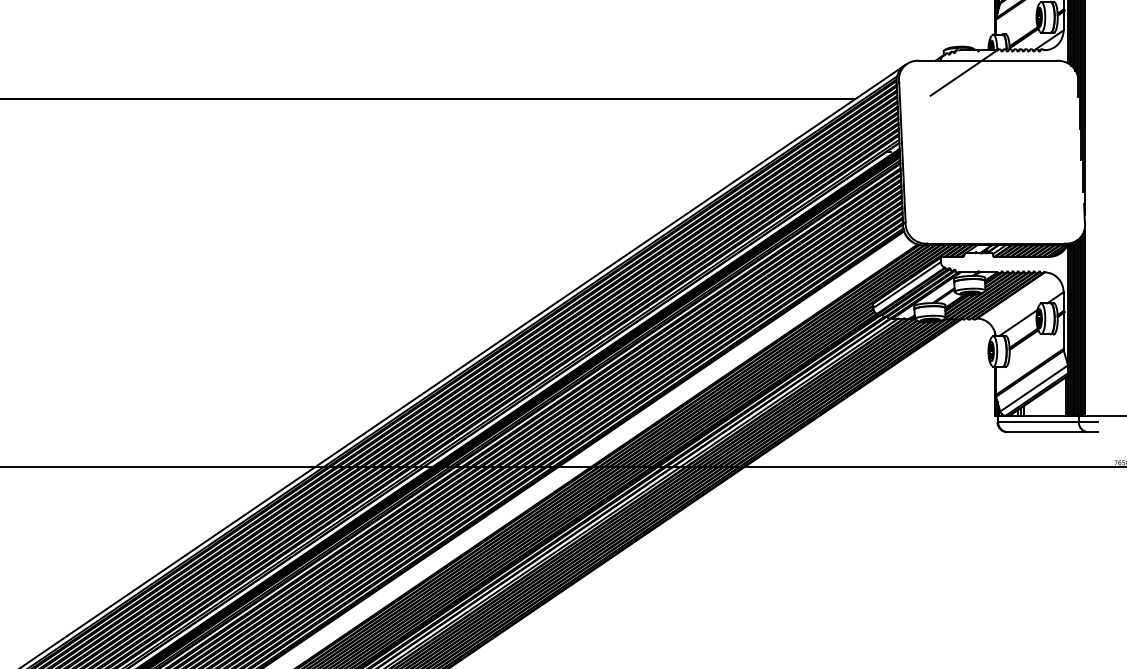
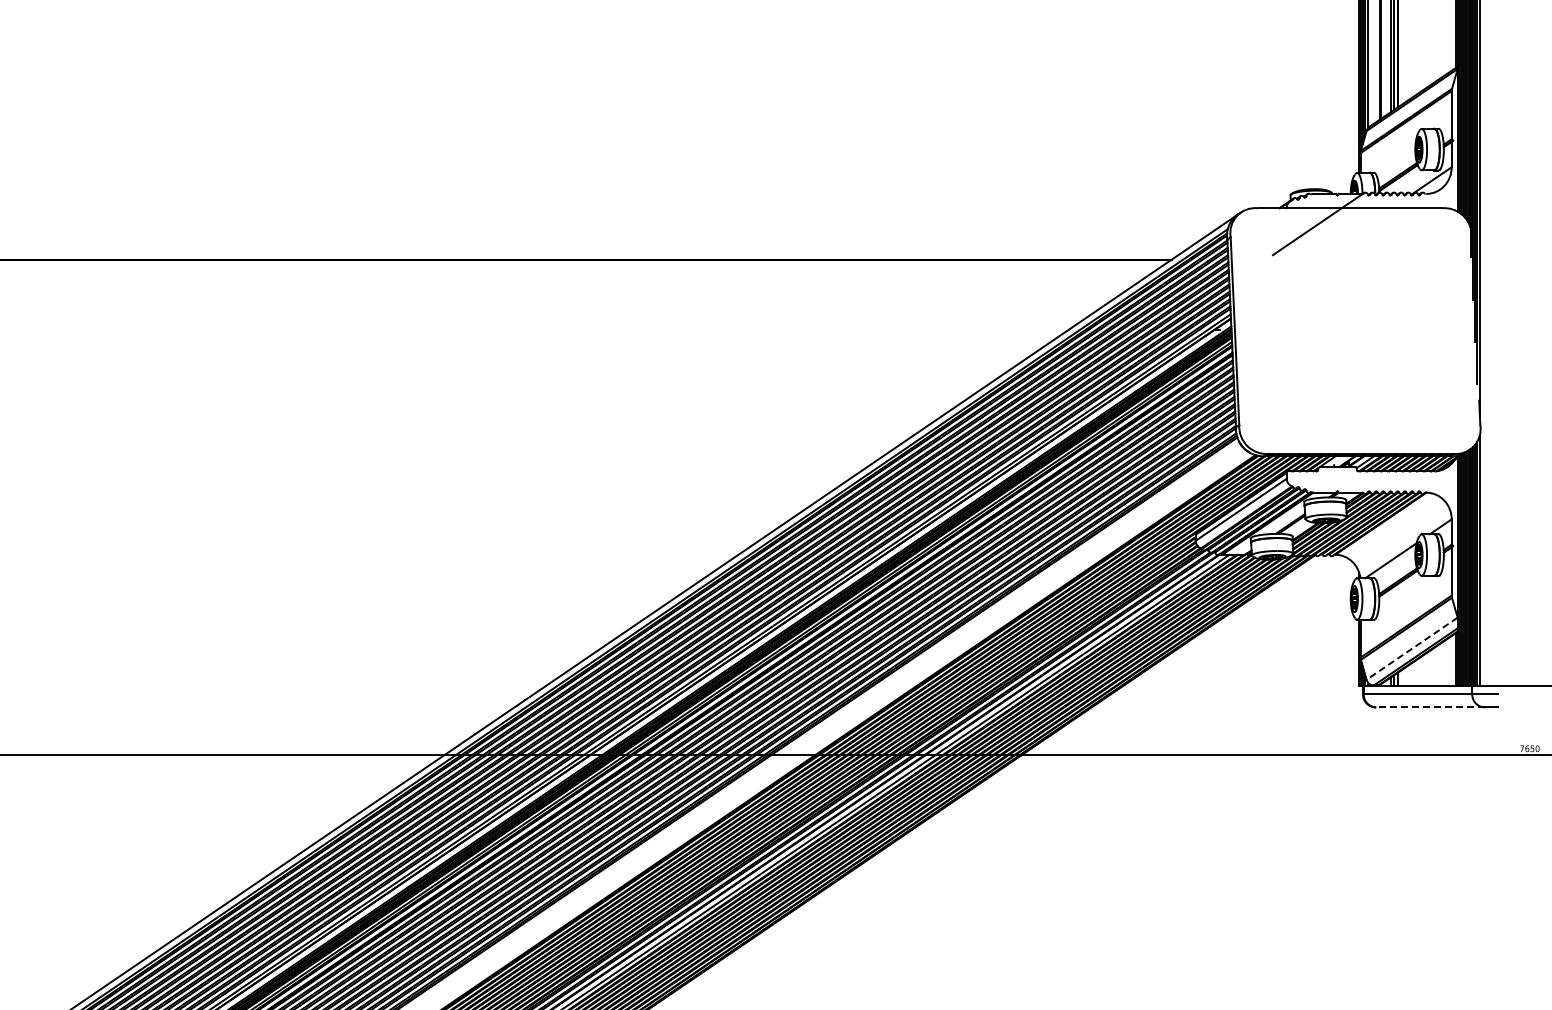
line: (1033, 389) -> (1411, 649), solid -> dashed
line: (1047, 432) -> (1430, 707), solid -> dashed

